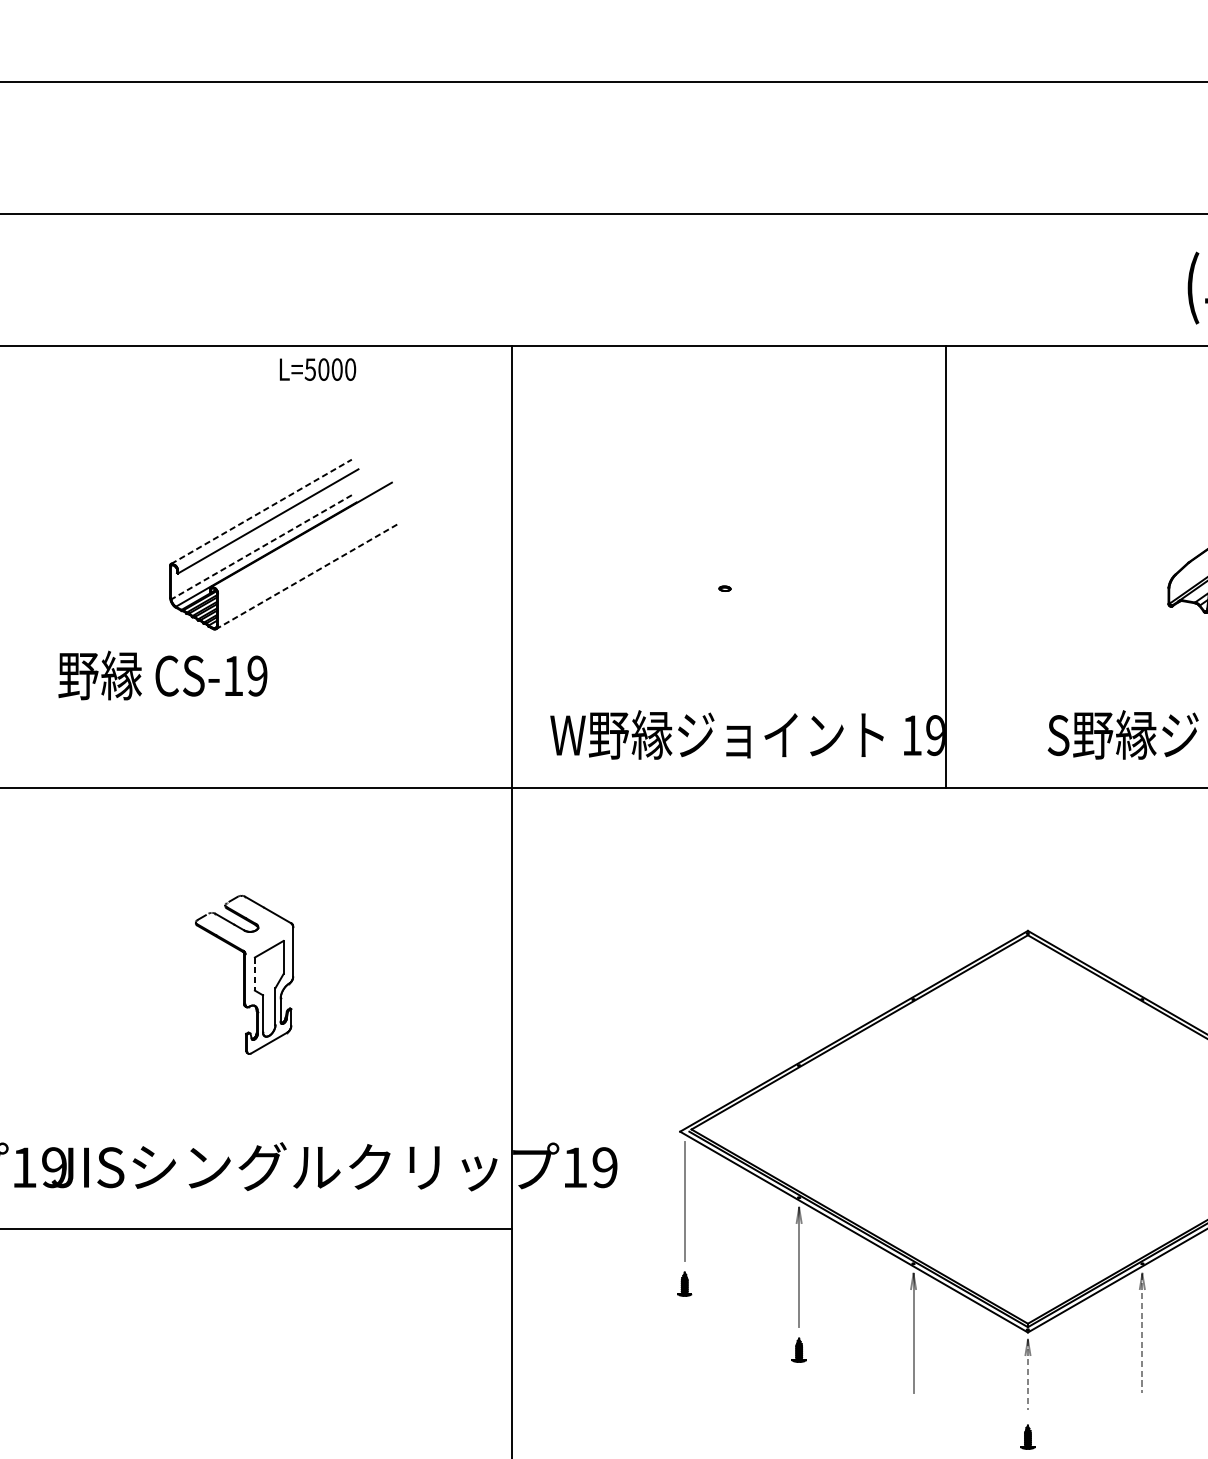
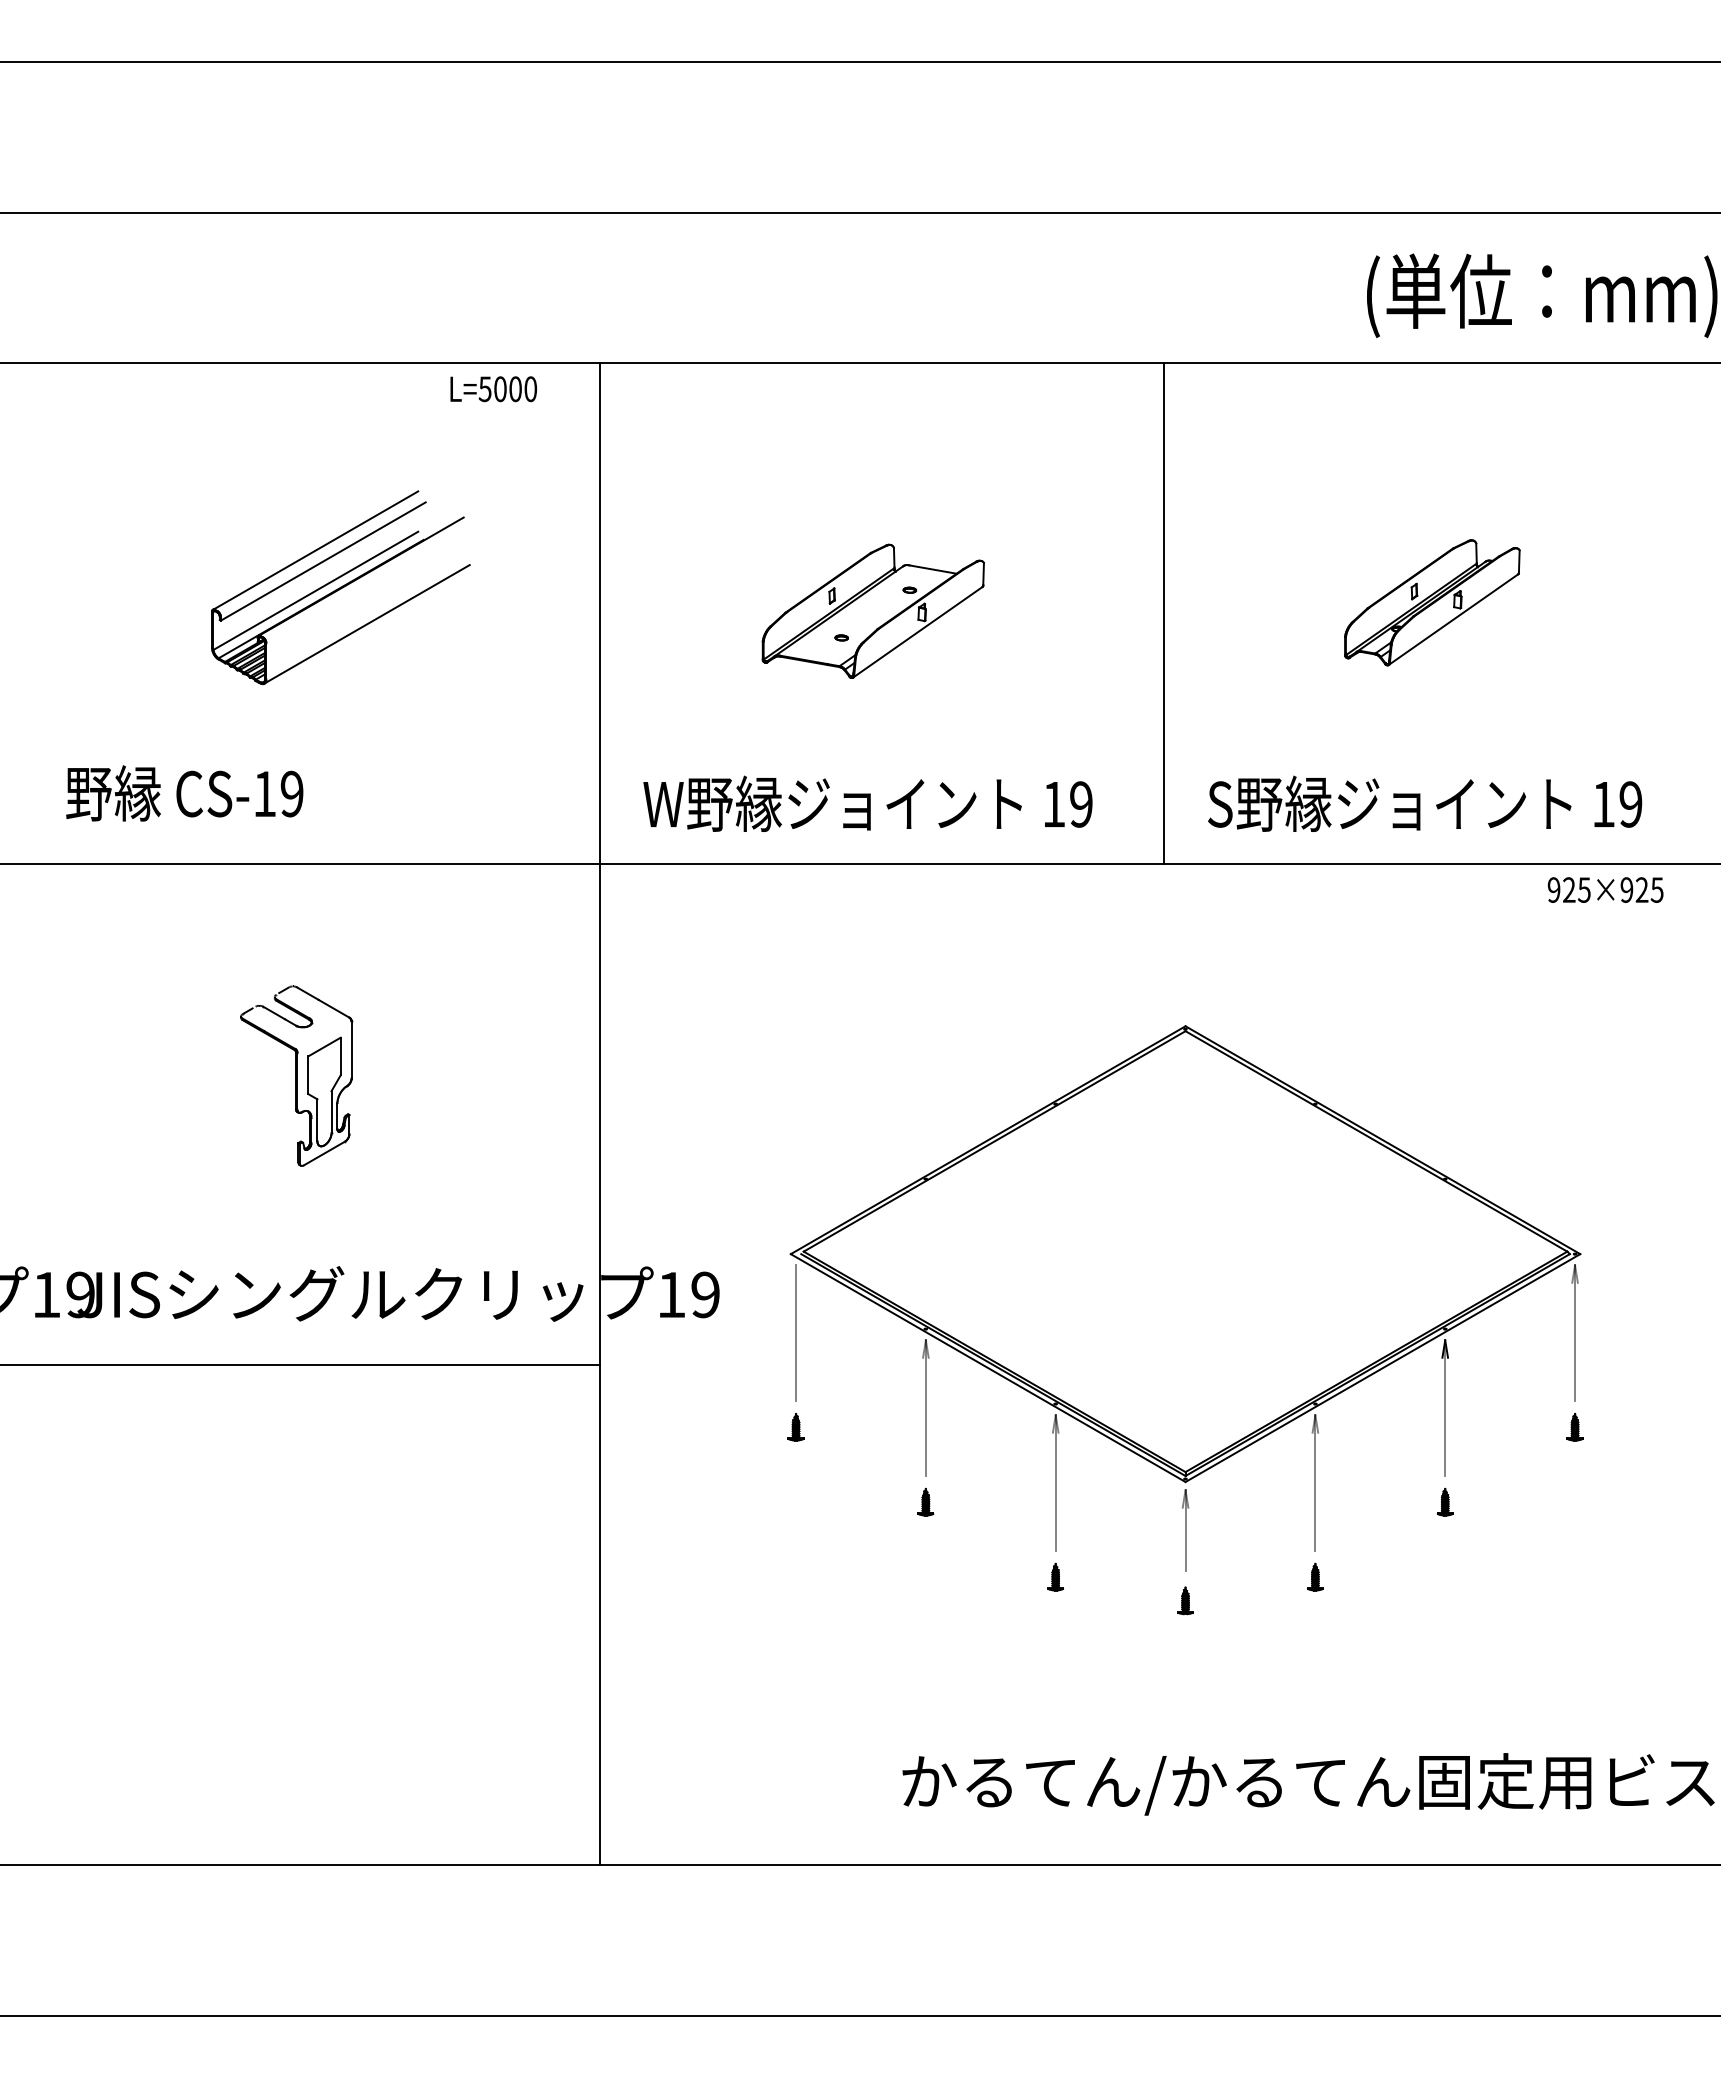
text: (317, 369) -> (493, 389), moved
line: (262, 511) -> (316, 550), dashed -> solid
line: (261, 547) -> (315, 591), dashed -> solid
part: (752, 564) -> (872, 610), added
line: (945, 566) -> (1163, 612), moved
line: (306, 576) -> (366, 624), dashed -> solid
text: (162, 675) -> (184, 793), moved
line: (255, 974) -> (308, 1075), dashed -> solid
line: (1142, 1333) -> (1315, 1483), dashed -> solid
line: (1027, 1375) -> (1185, 1530), dashed -> solid
part: (913, 1415) -> (1055, 1576), added
part: (1142, 1415) -> (1315, 1576), added

